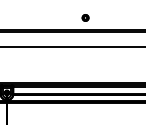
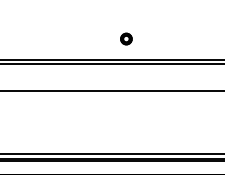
part: (85, 17) -> (126, 38), moved

